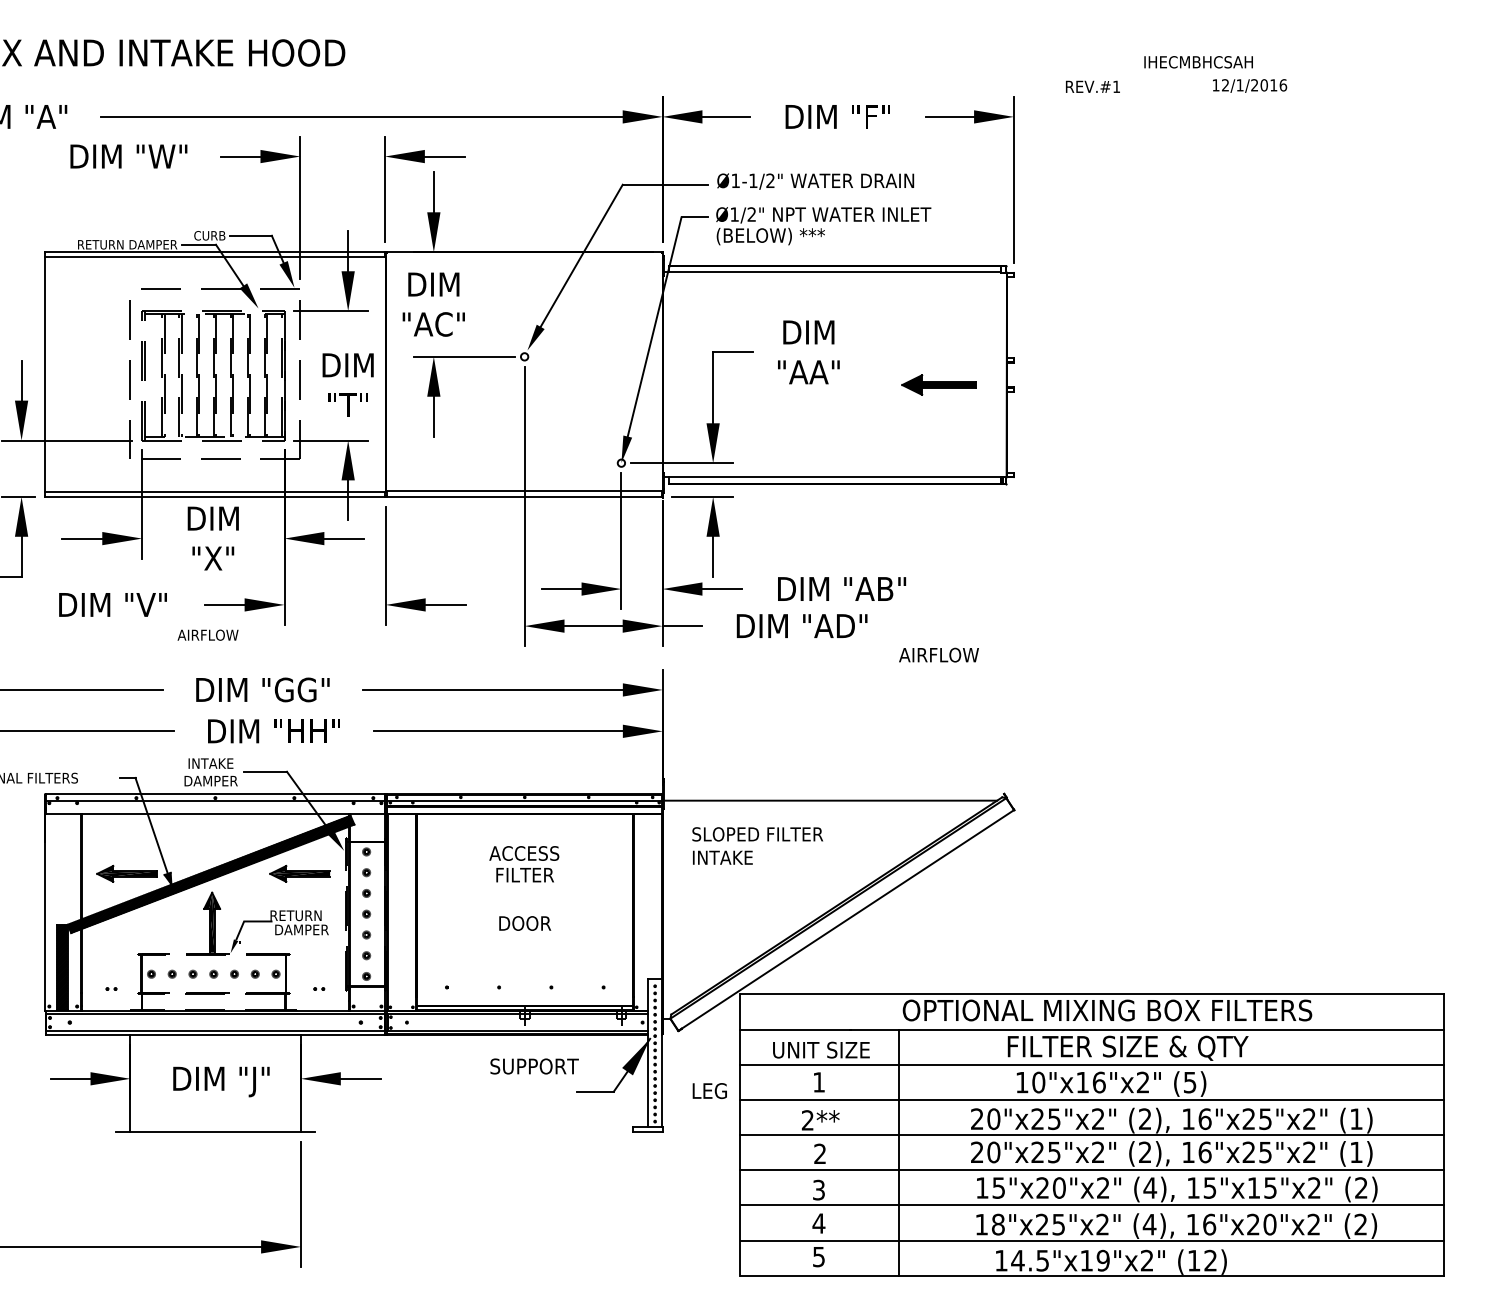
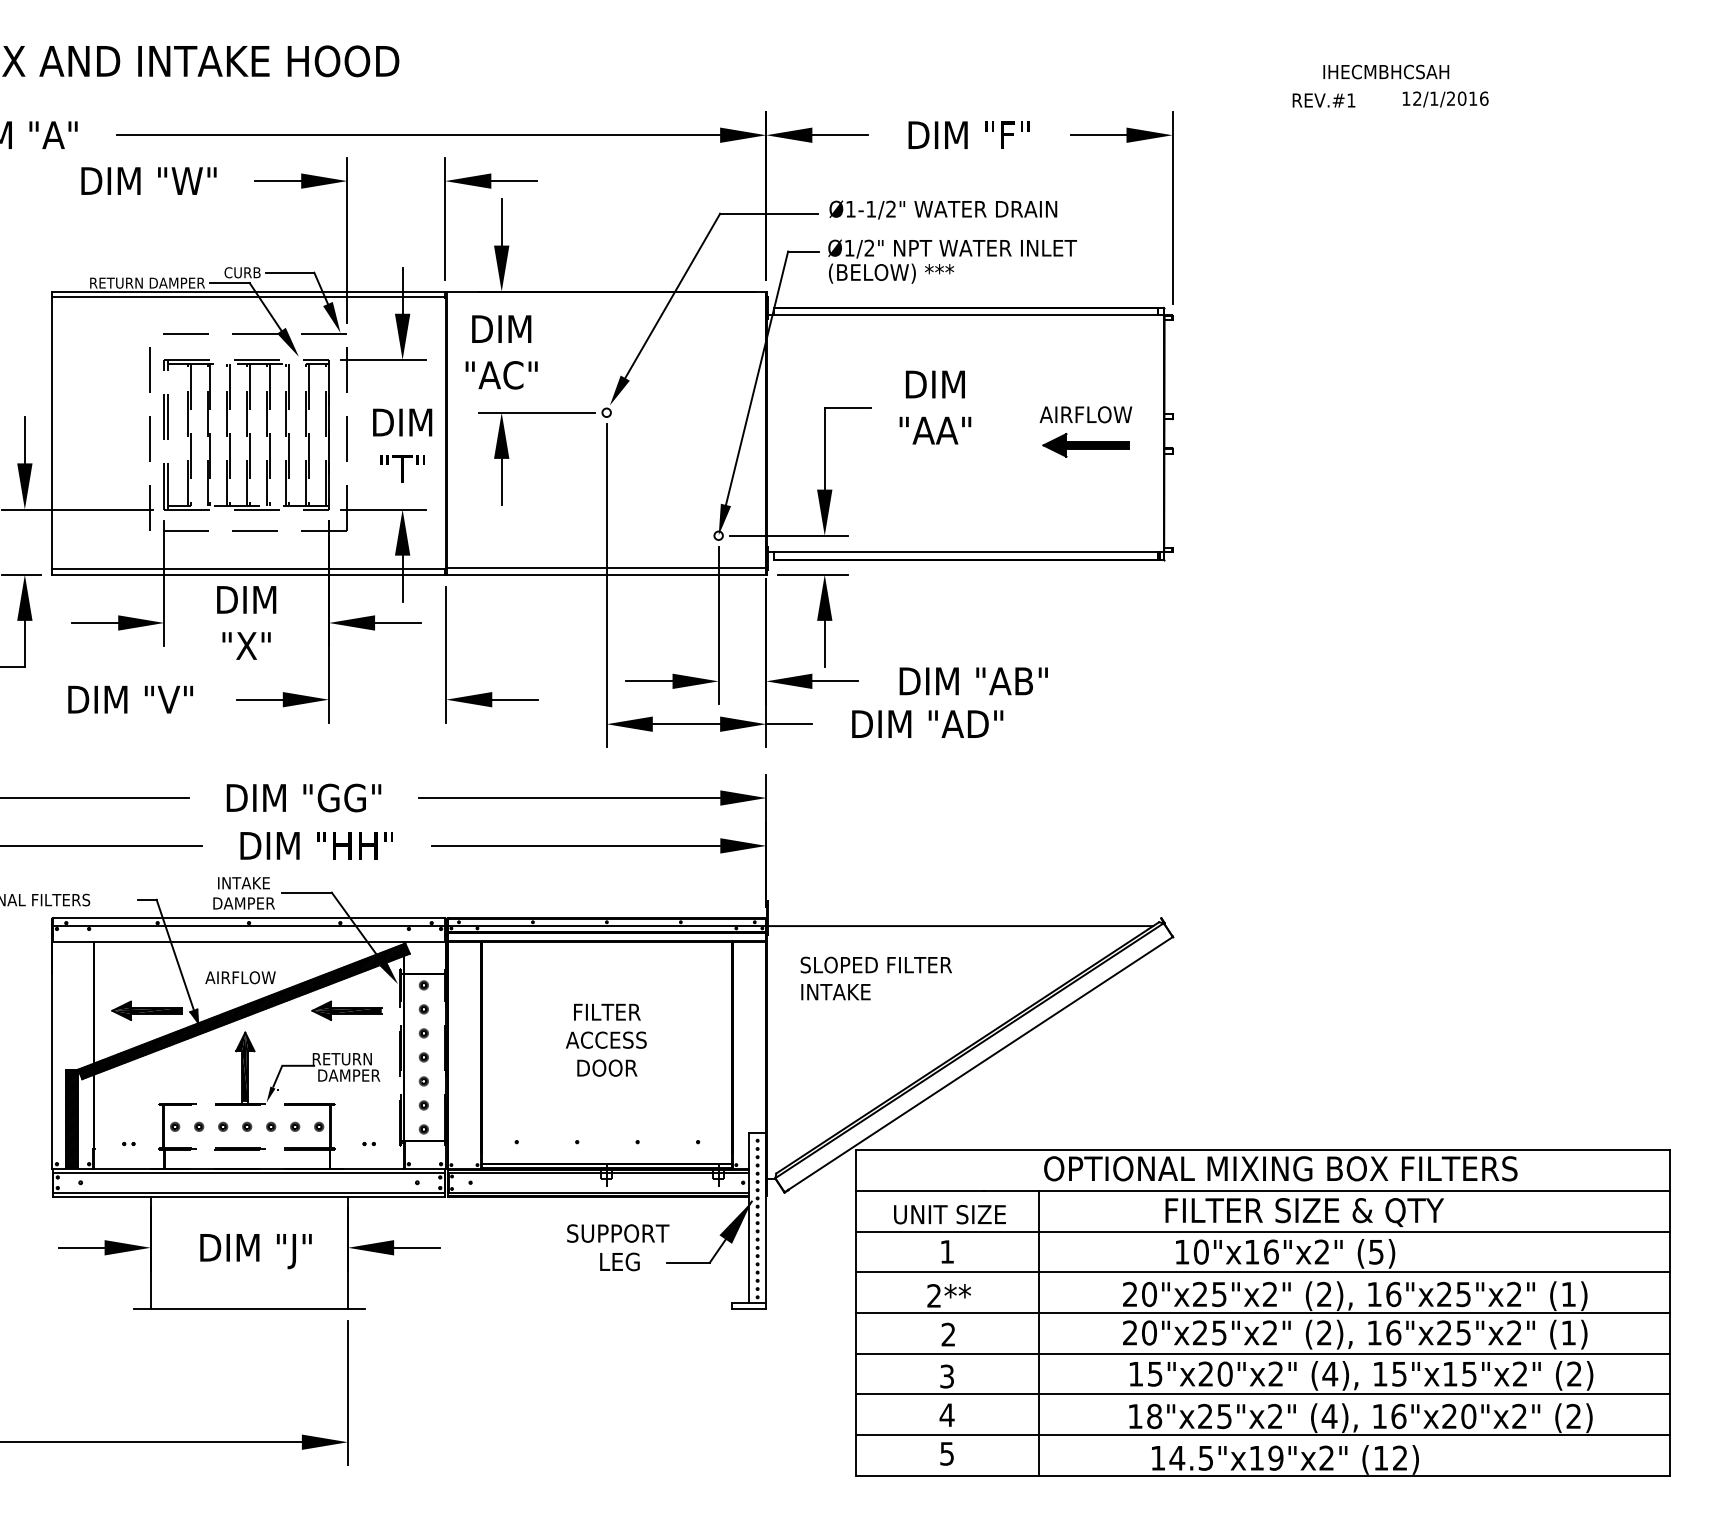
text: (1092, 86) -> (1323, 100), moved
text: (208, 635) -> (240, 977), moved
text: (938, 654) -> (1085, 414), moved
text: (523, 852) -> (605, 1039), moved
text: (709, 1090) -> (619, 1261), moved

